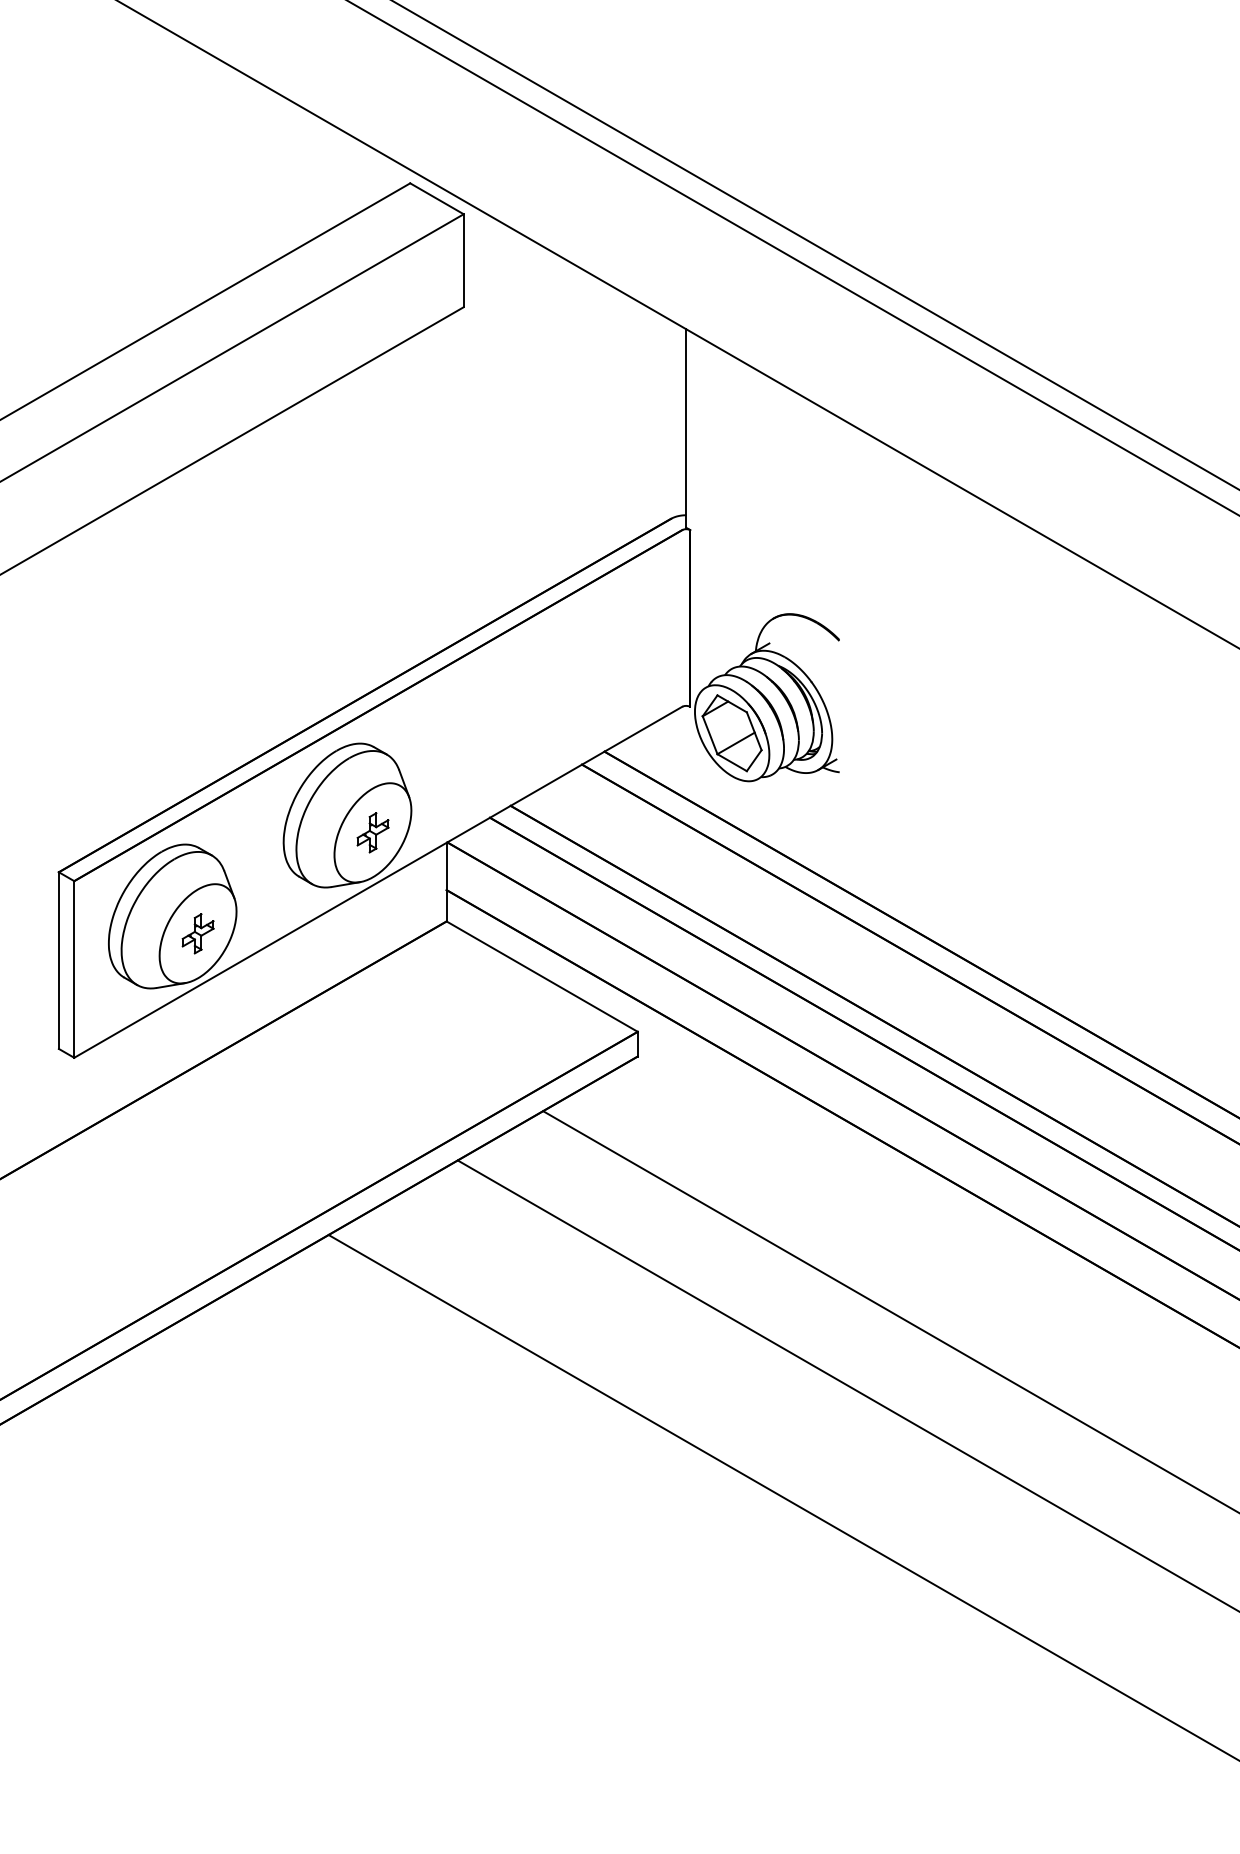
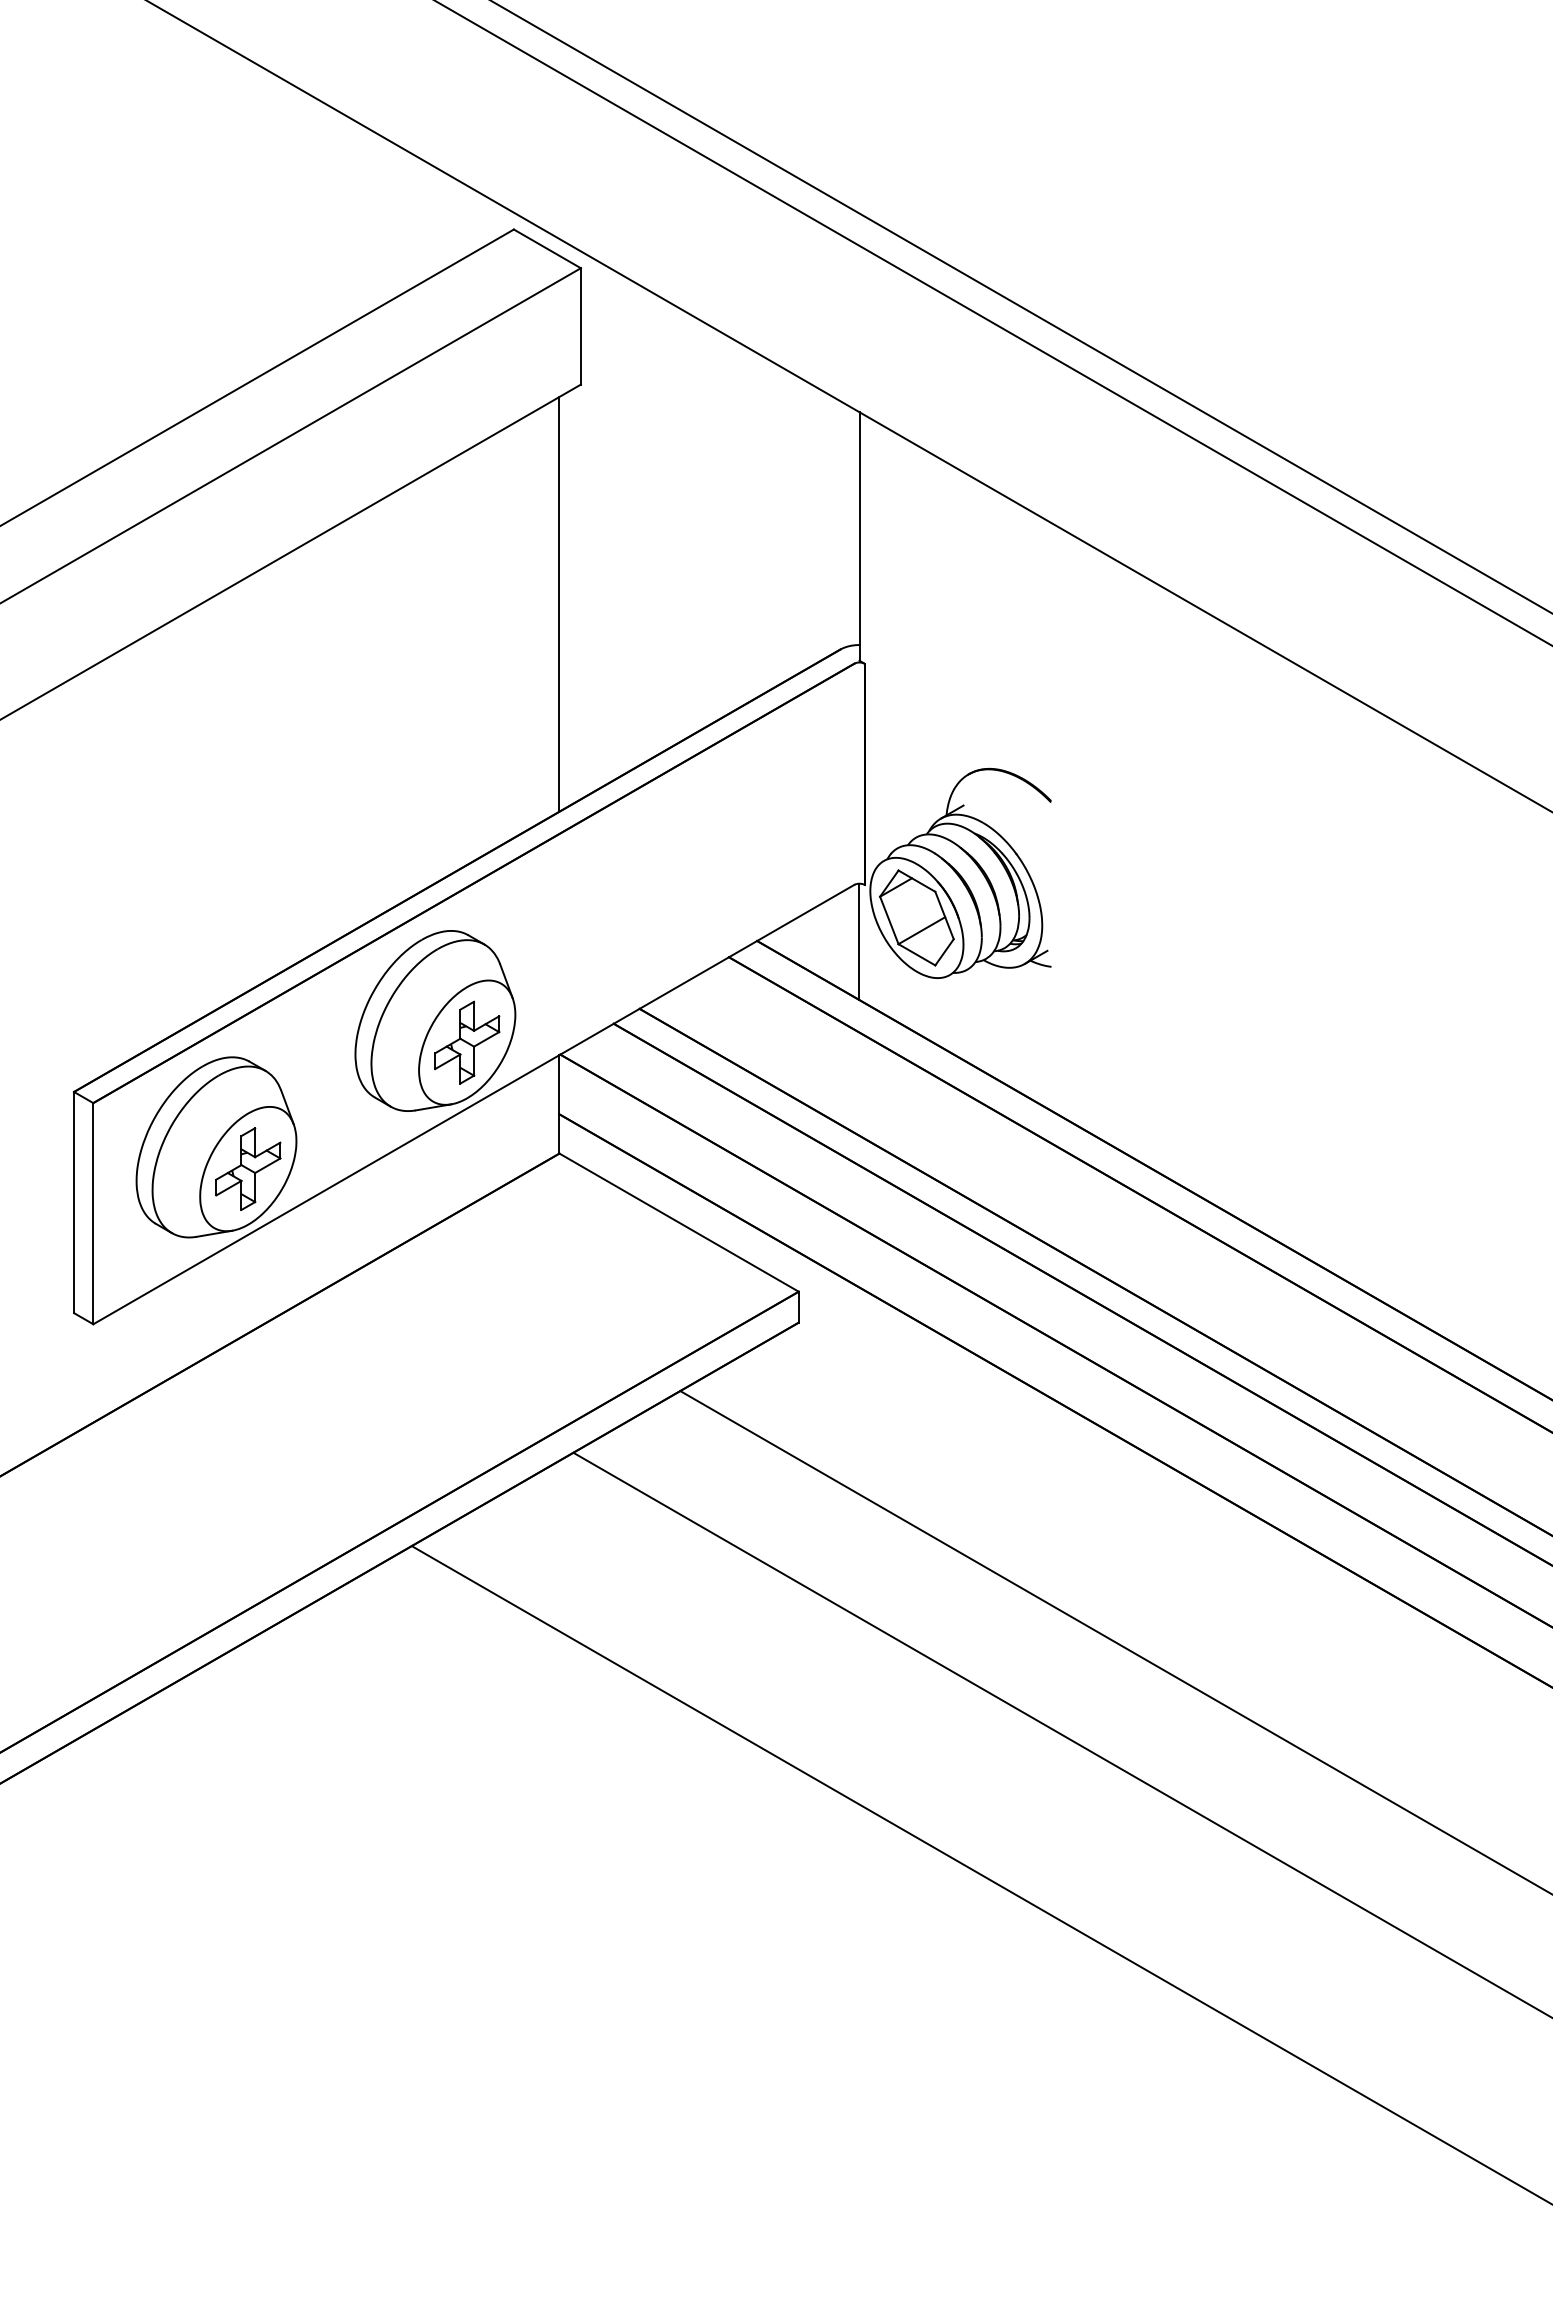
line: (446, 482) -> (559, 604), added
line: (686, 752) -> (859, 941), added
part: (373, 832) -> (467, 1042), size x1.67
part: (198, 933) -> (248, 1168), size x1.67

